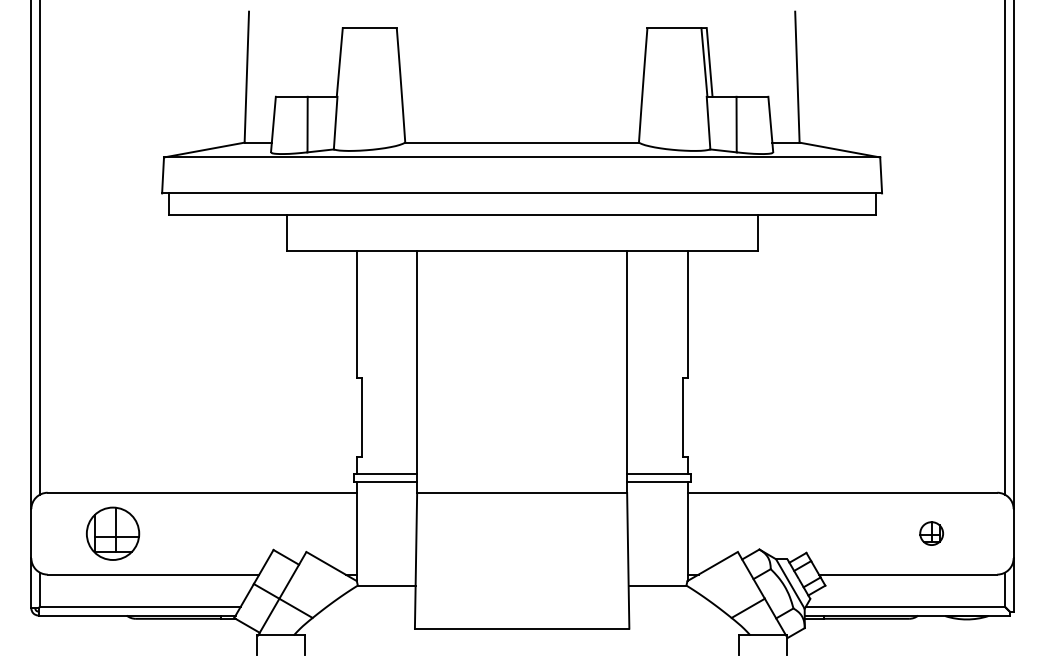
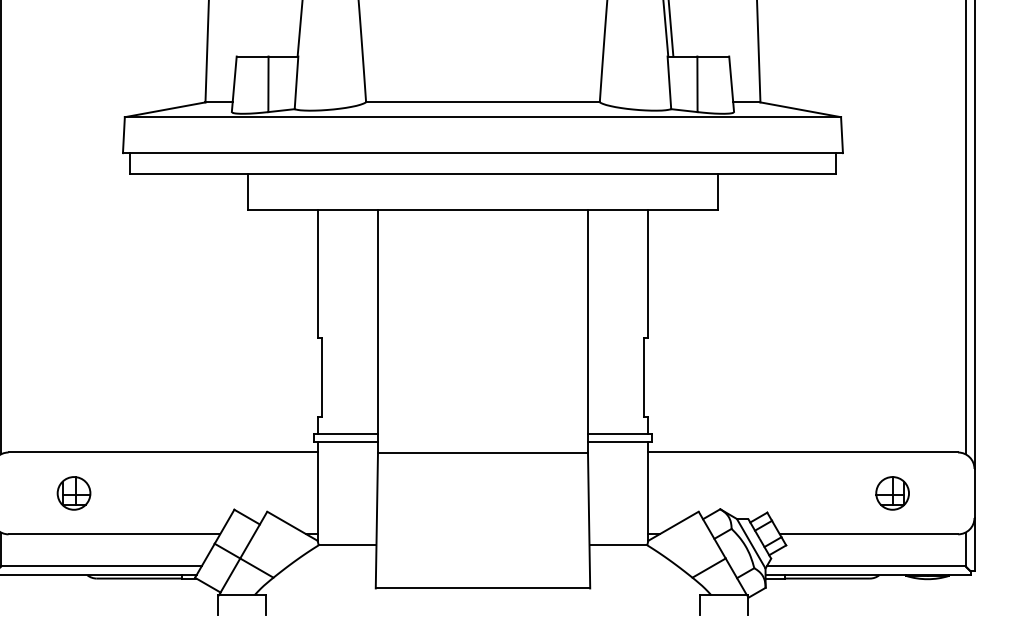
part: (113, 533) -> (74, 493), size x0.62
part: (931, 533) -> (892, 493), size x1.43

